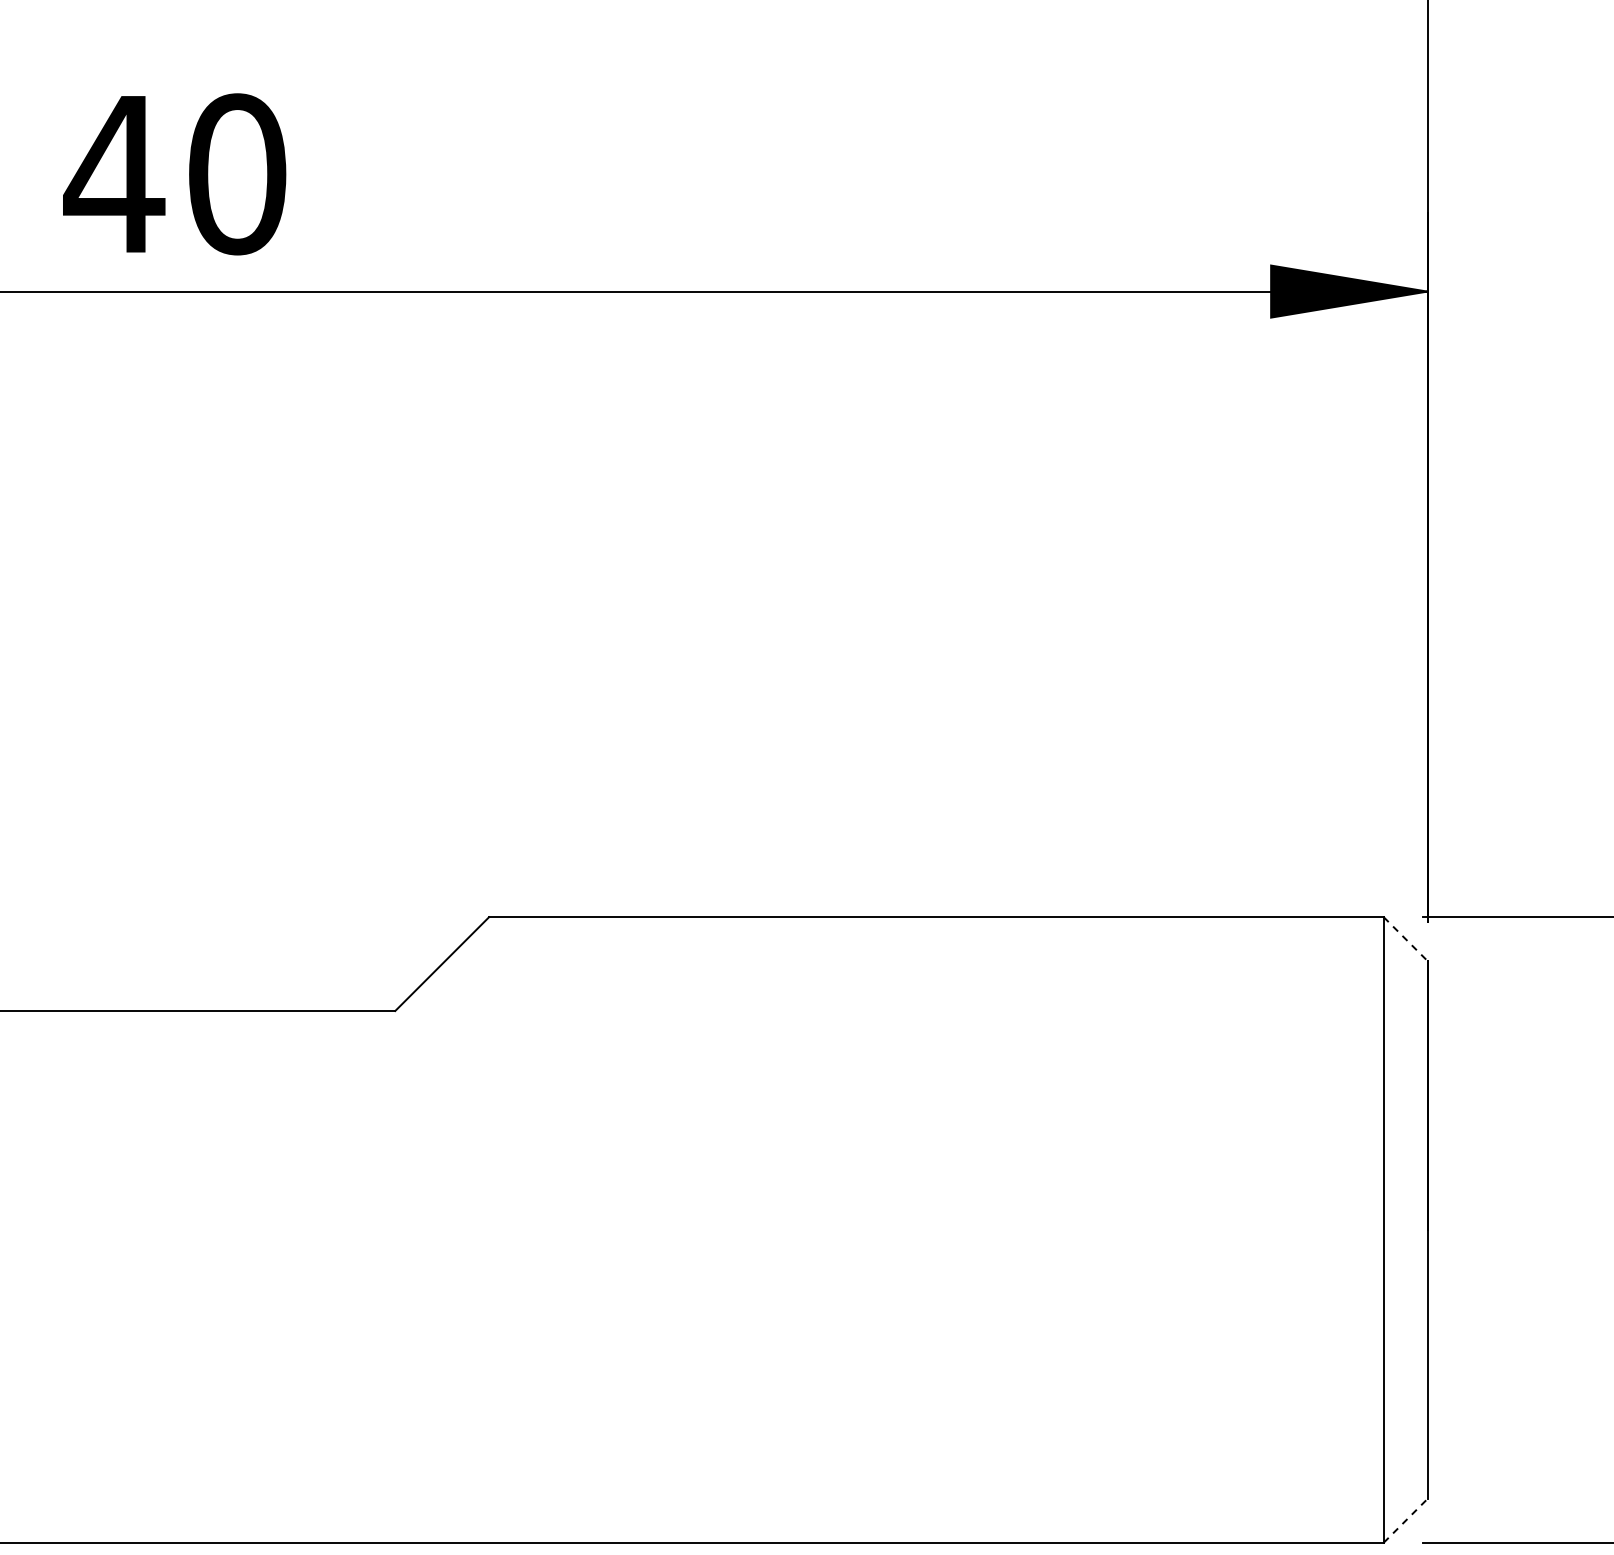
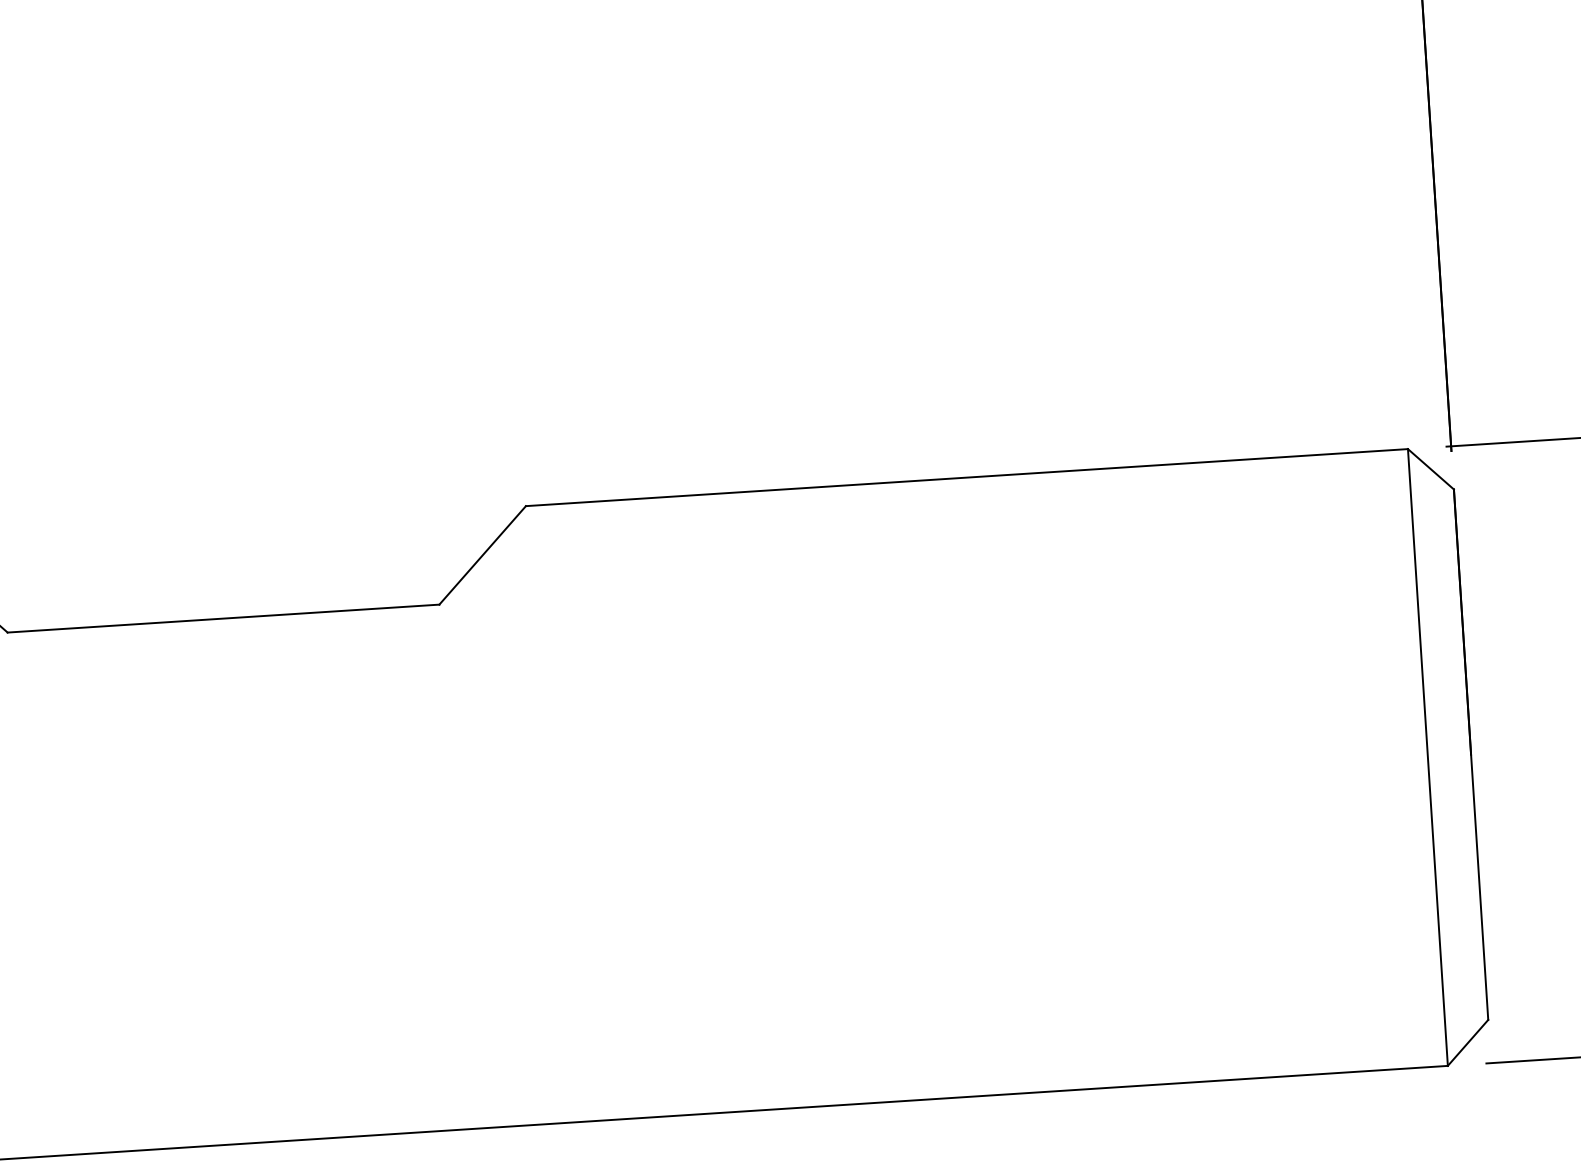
line: (1405, 939) -> (1430, 469), dashed -> solid
line: (1405, 1520) -> (1467, 1042), dashed -> solid

